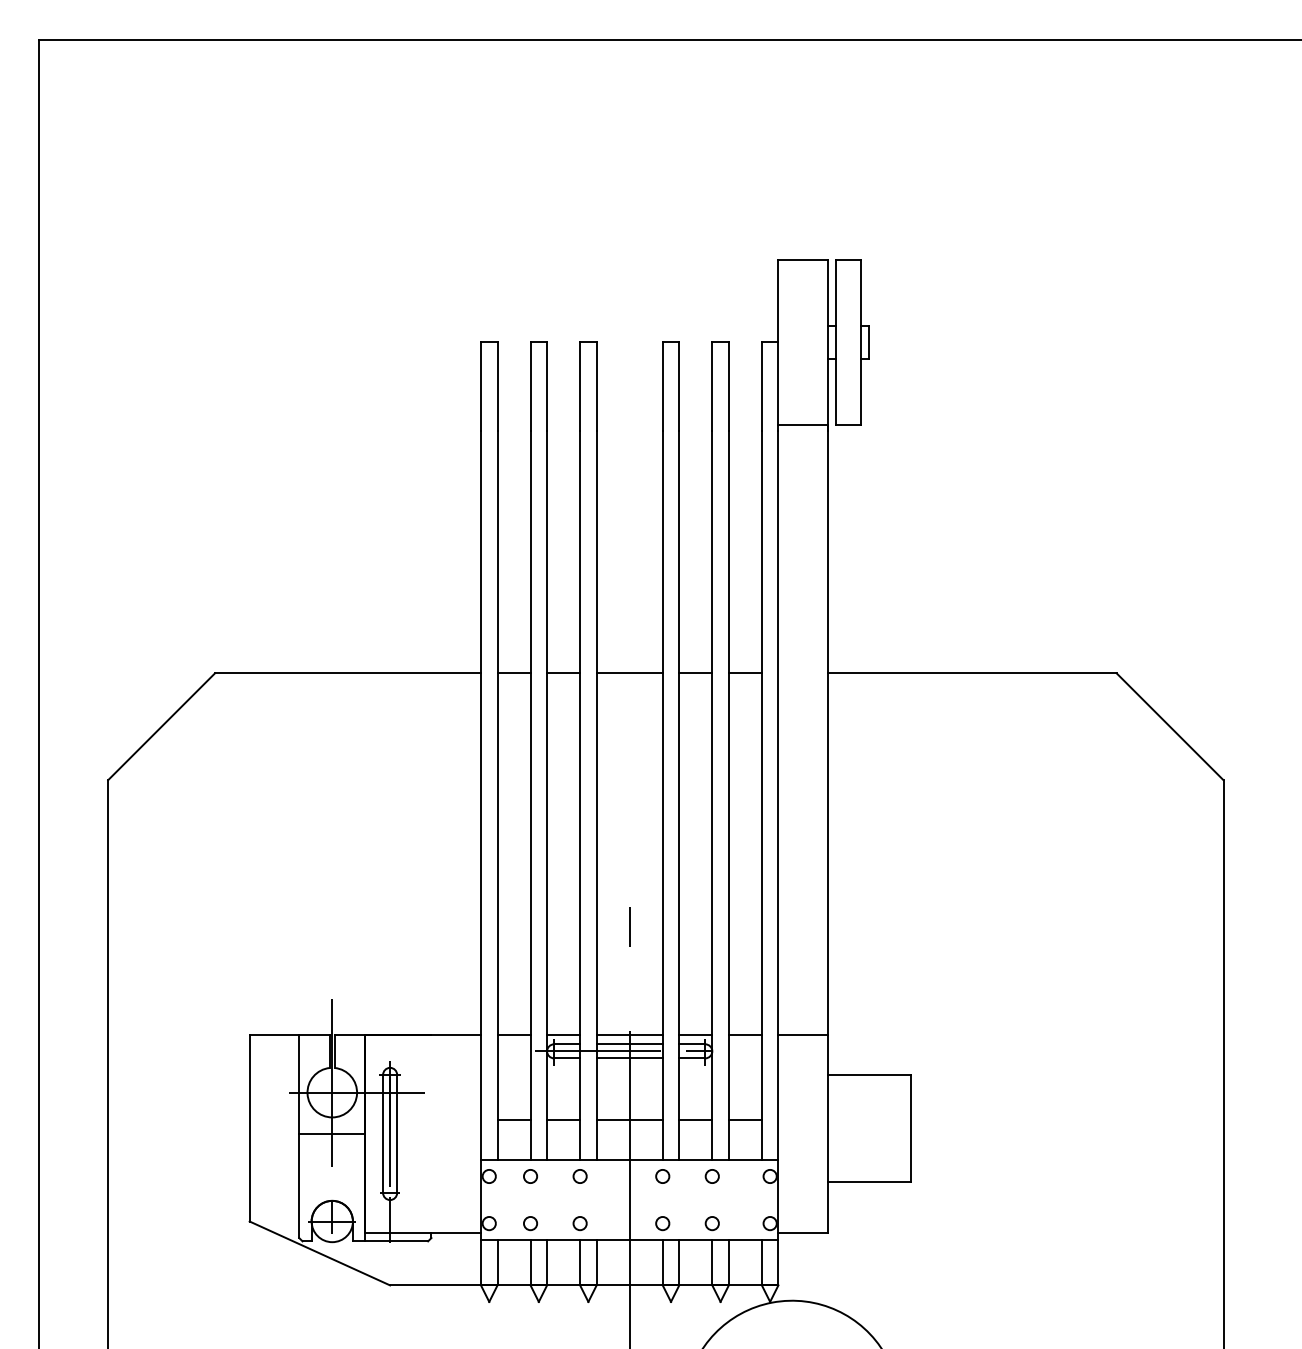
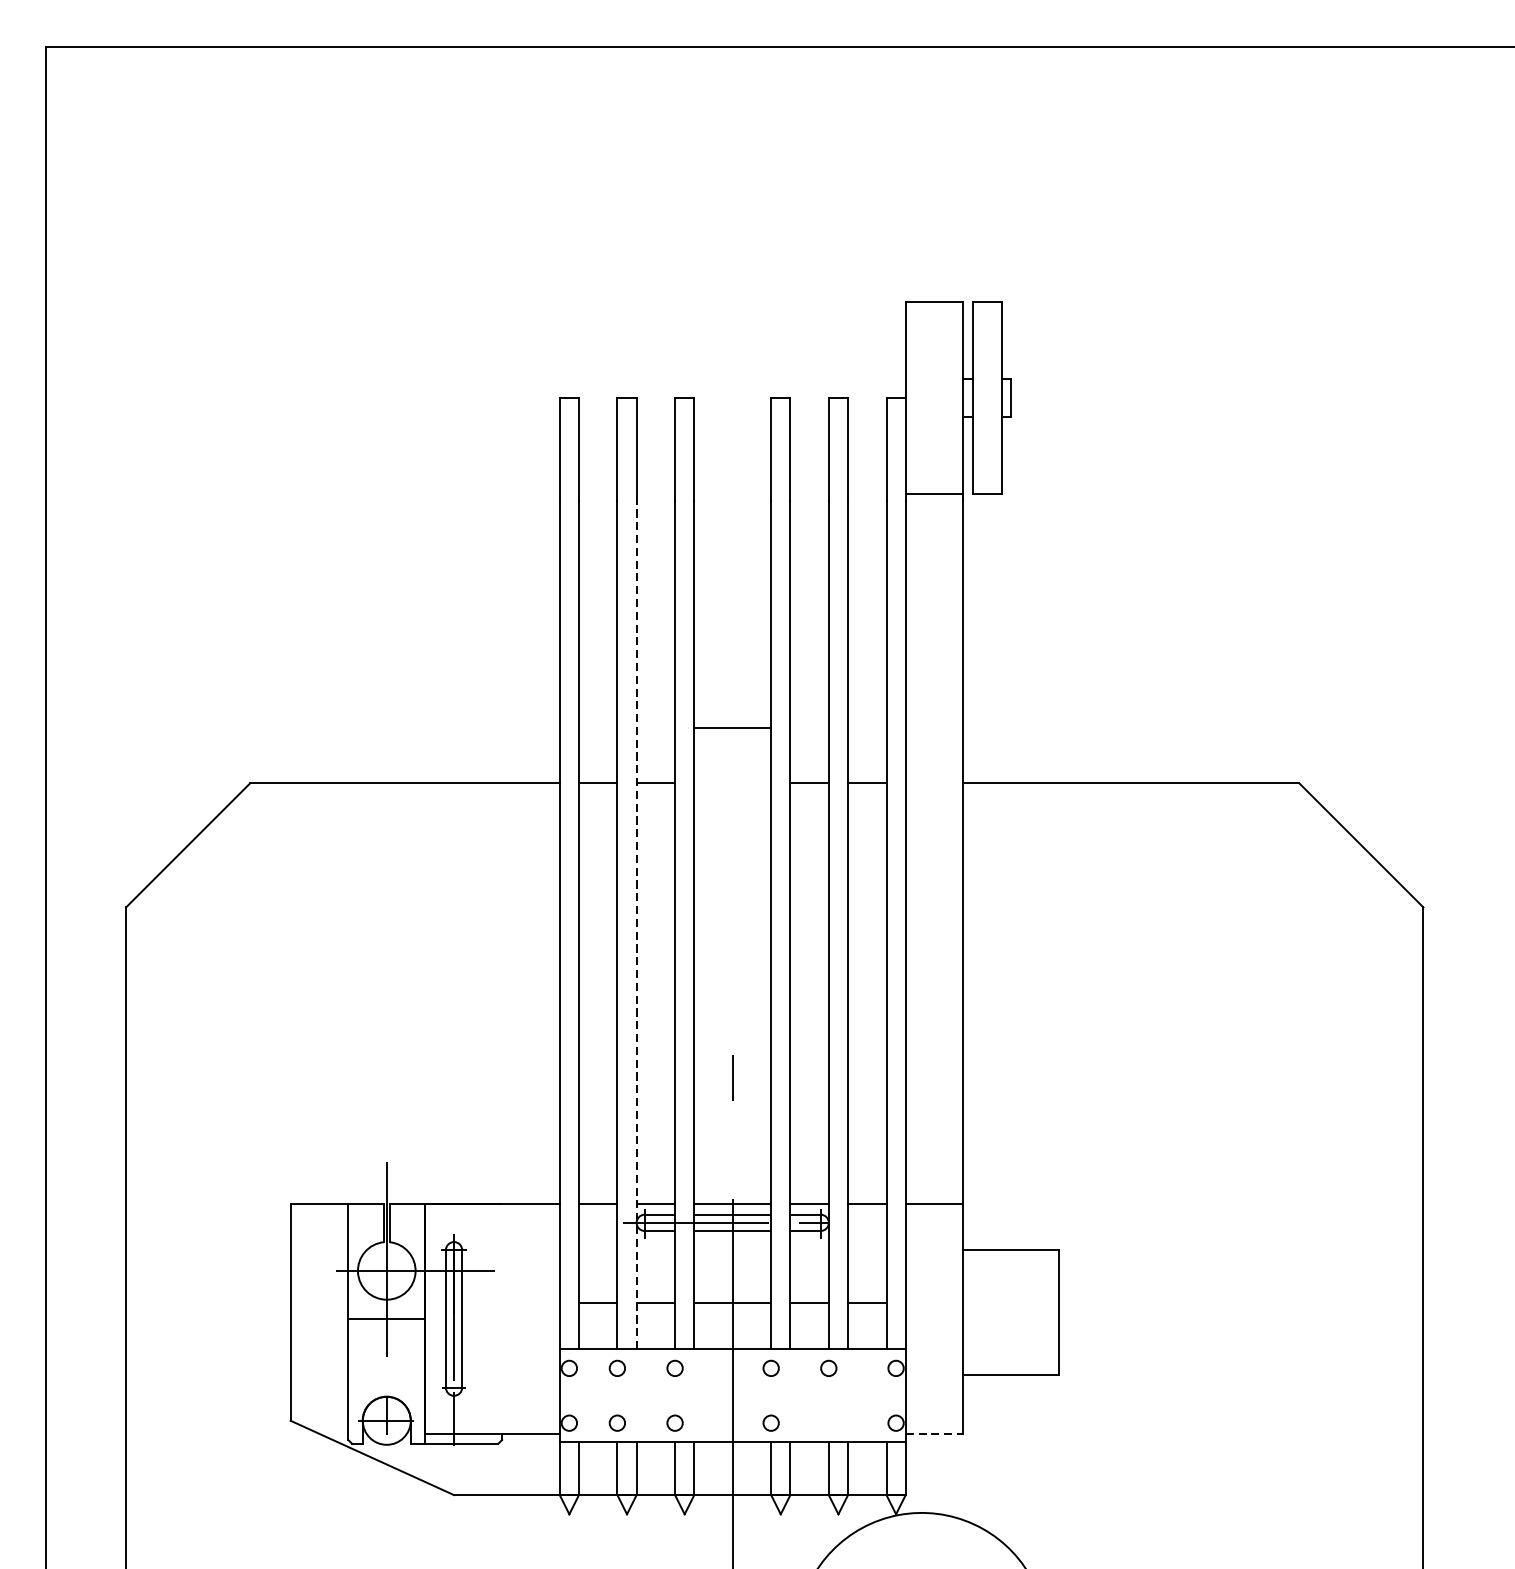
line: (629, 673) -> (732, 728), moved
line: (547, 795) -> (637, 925), solid -> dashed
circle: (711, 1223) -> (827, 1423), removed
line: (803, 1233) -> (934, 1434), solid -> dashed

